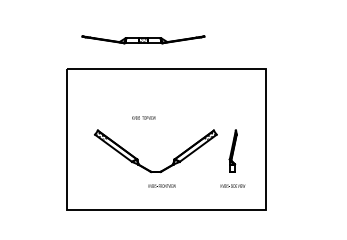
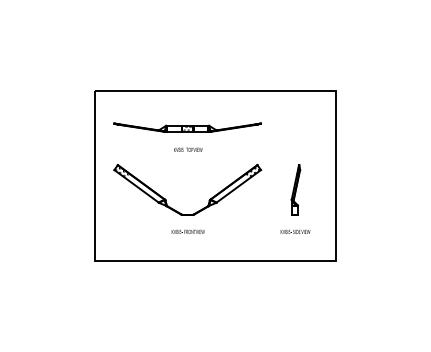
part: (143, 39) -> (187, 127), moved
part: (138, 159) -> (166, 199), moved
text: (161, 185) -> (187, 231), moved

